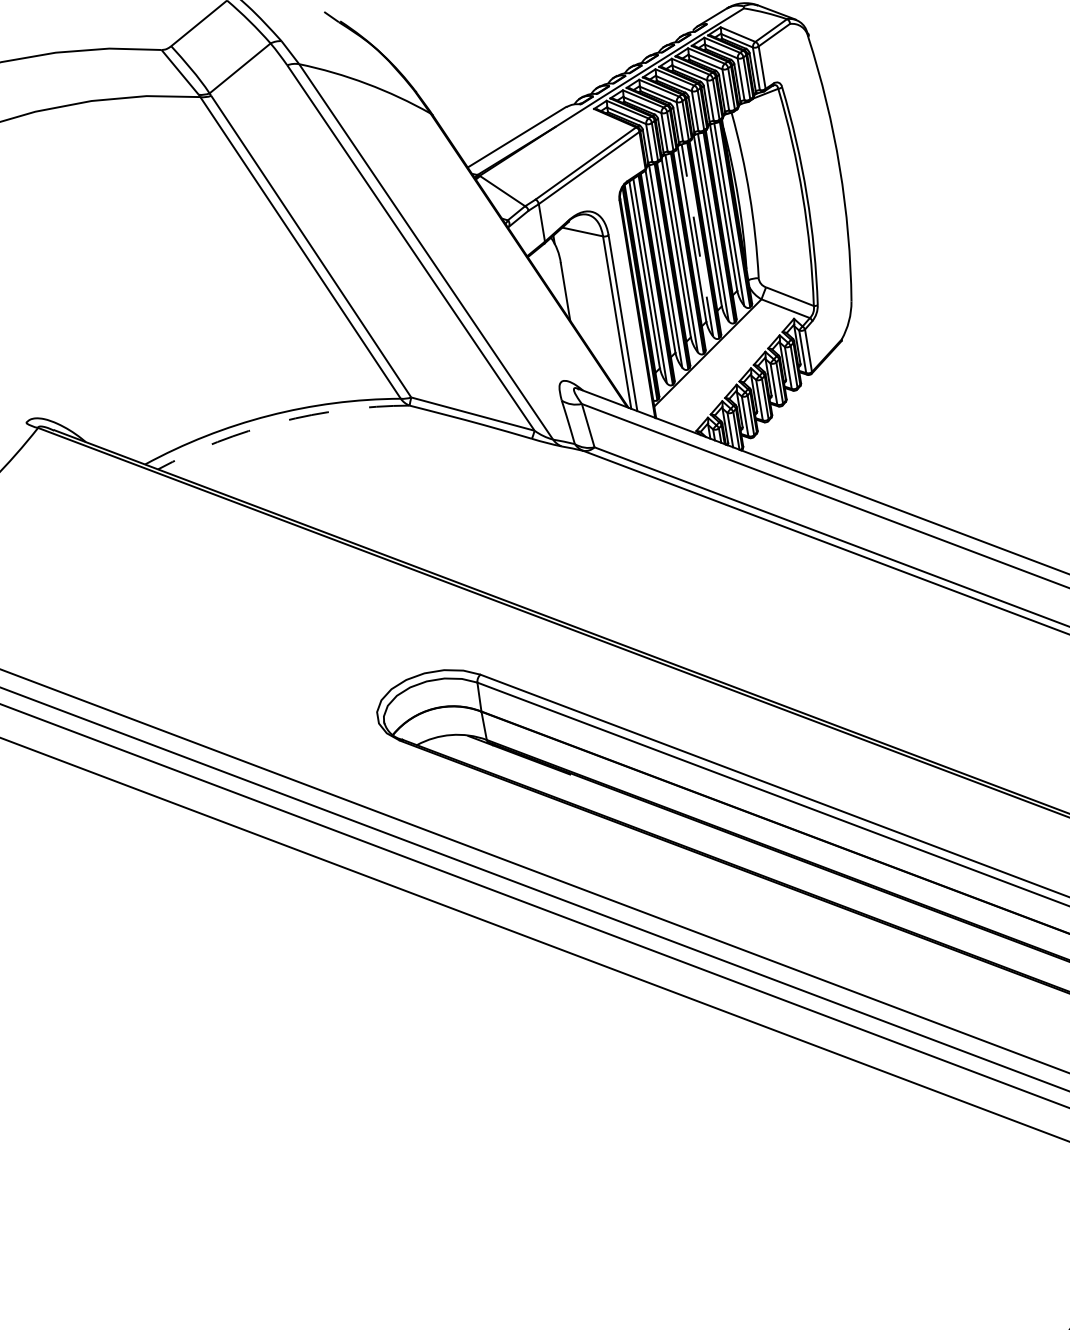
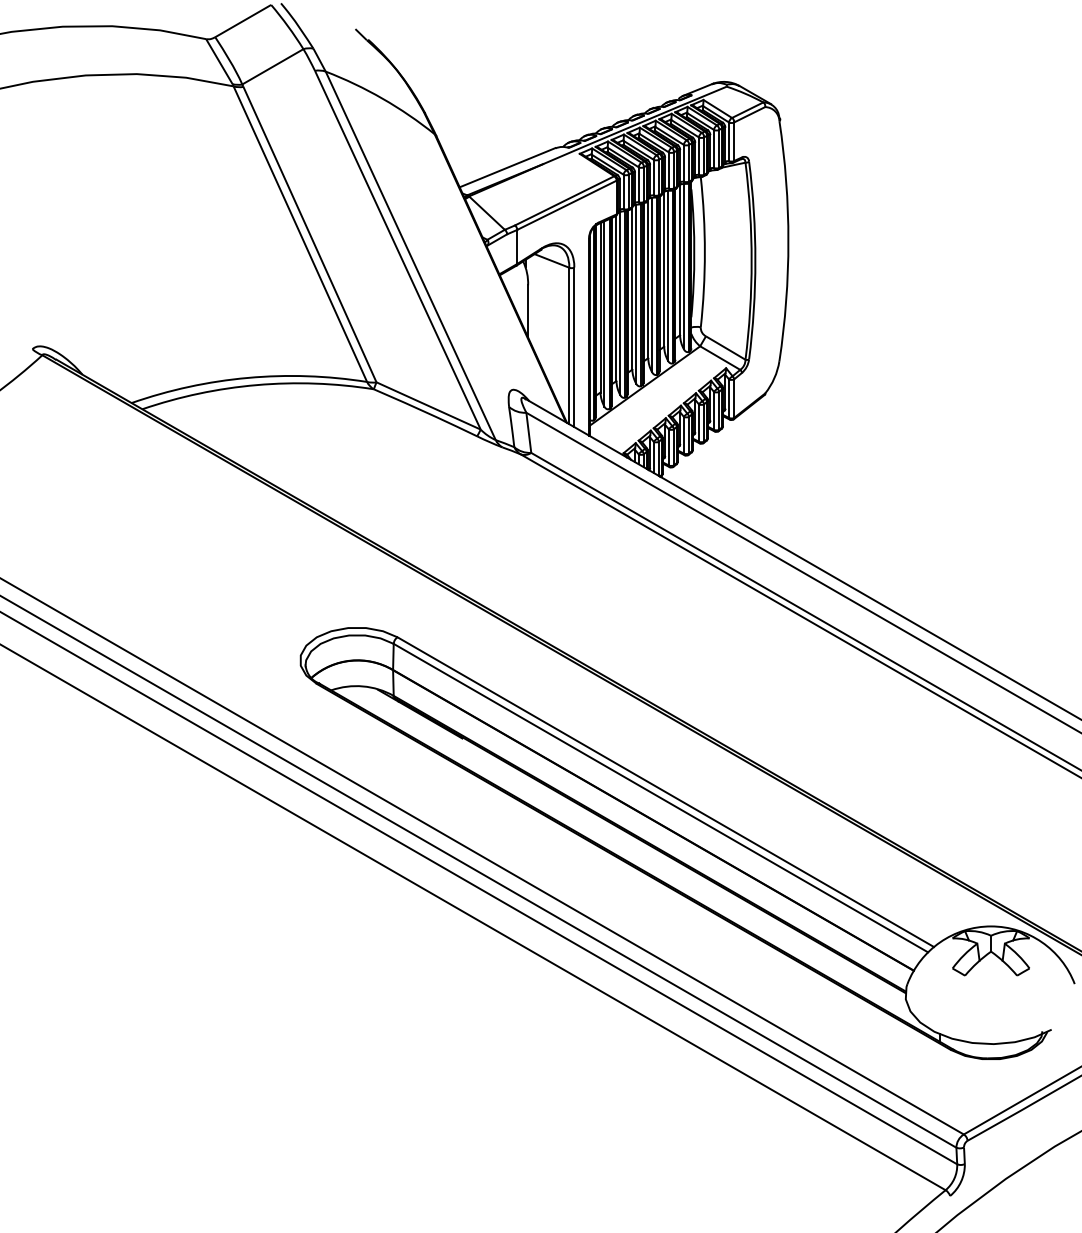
line: (697, 239) -> (652, 284), dashed -> solid
arc: (279, 422) -> (256, 385), dashed -> solid

